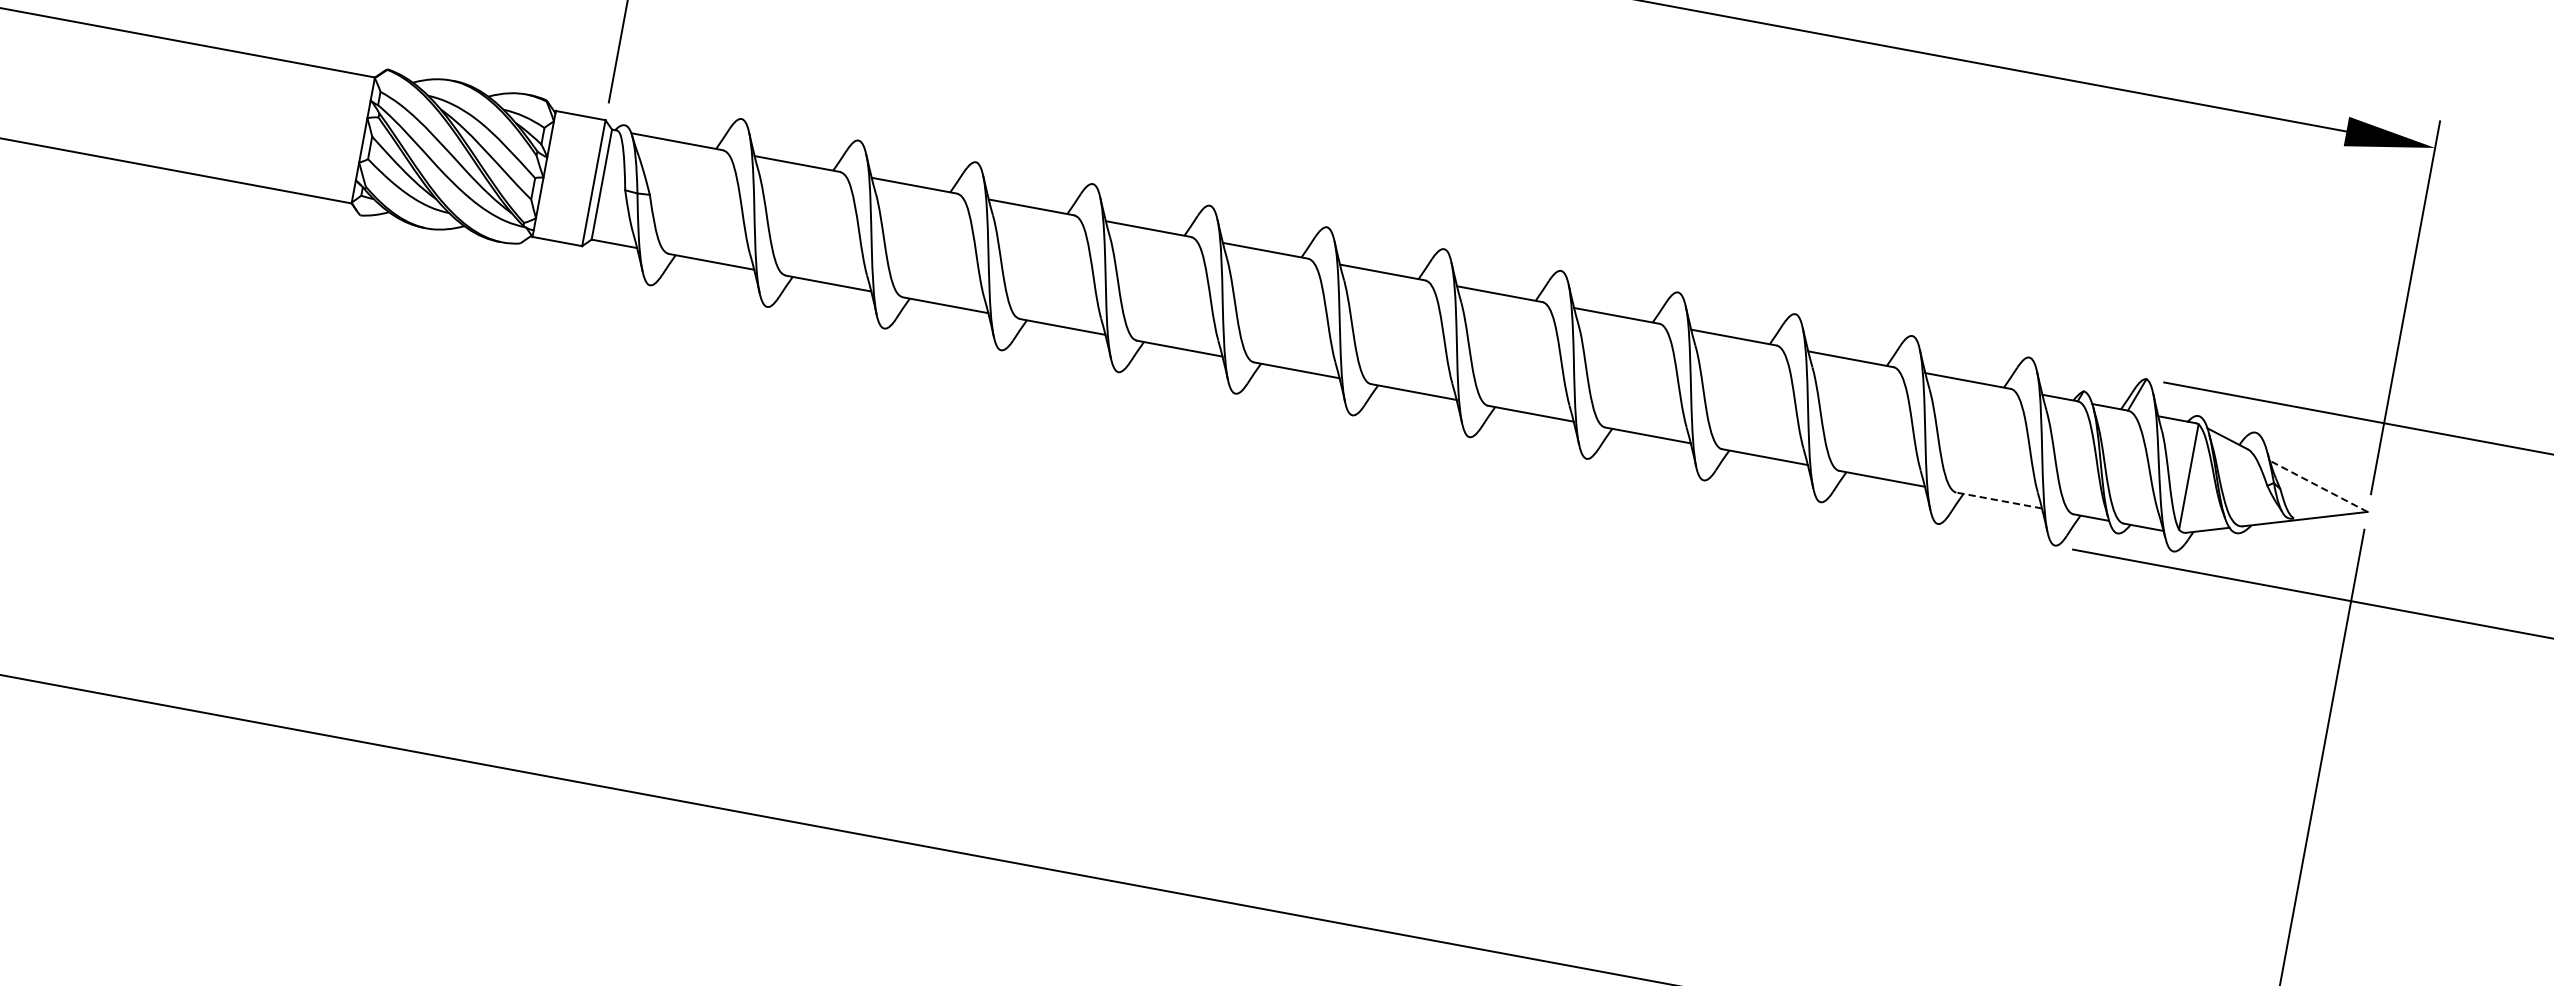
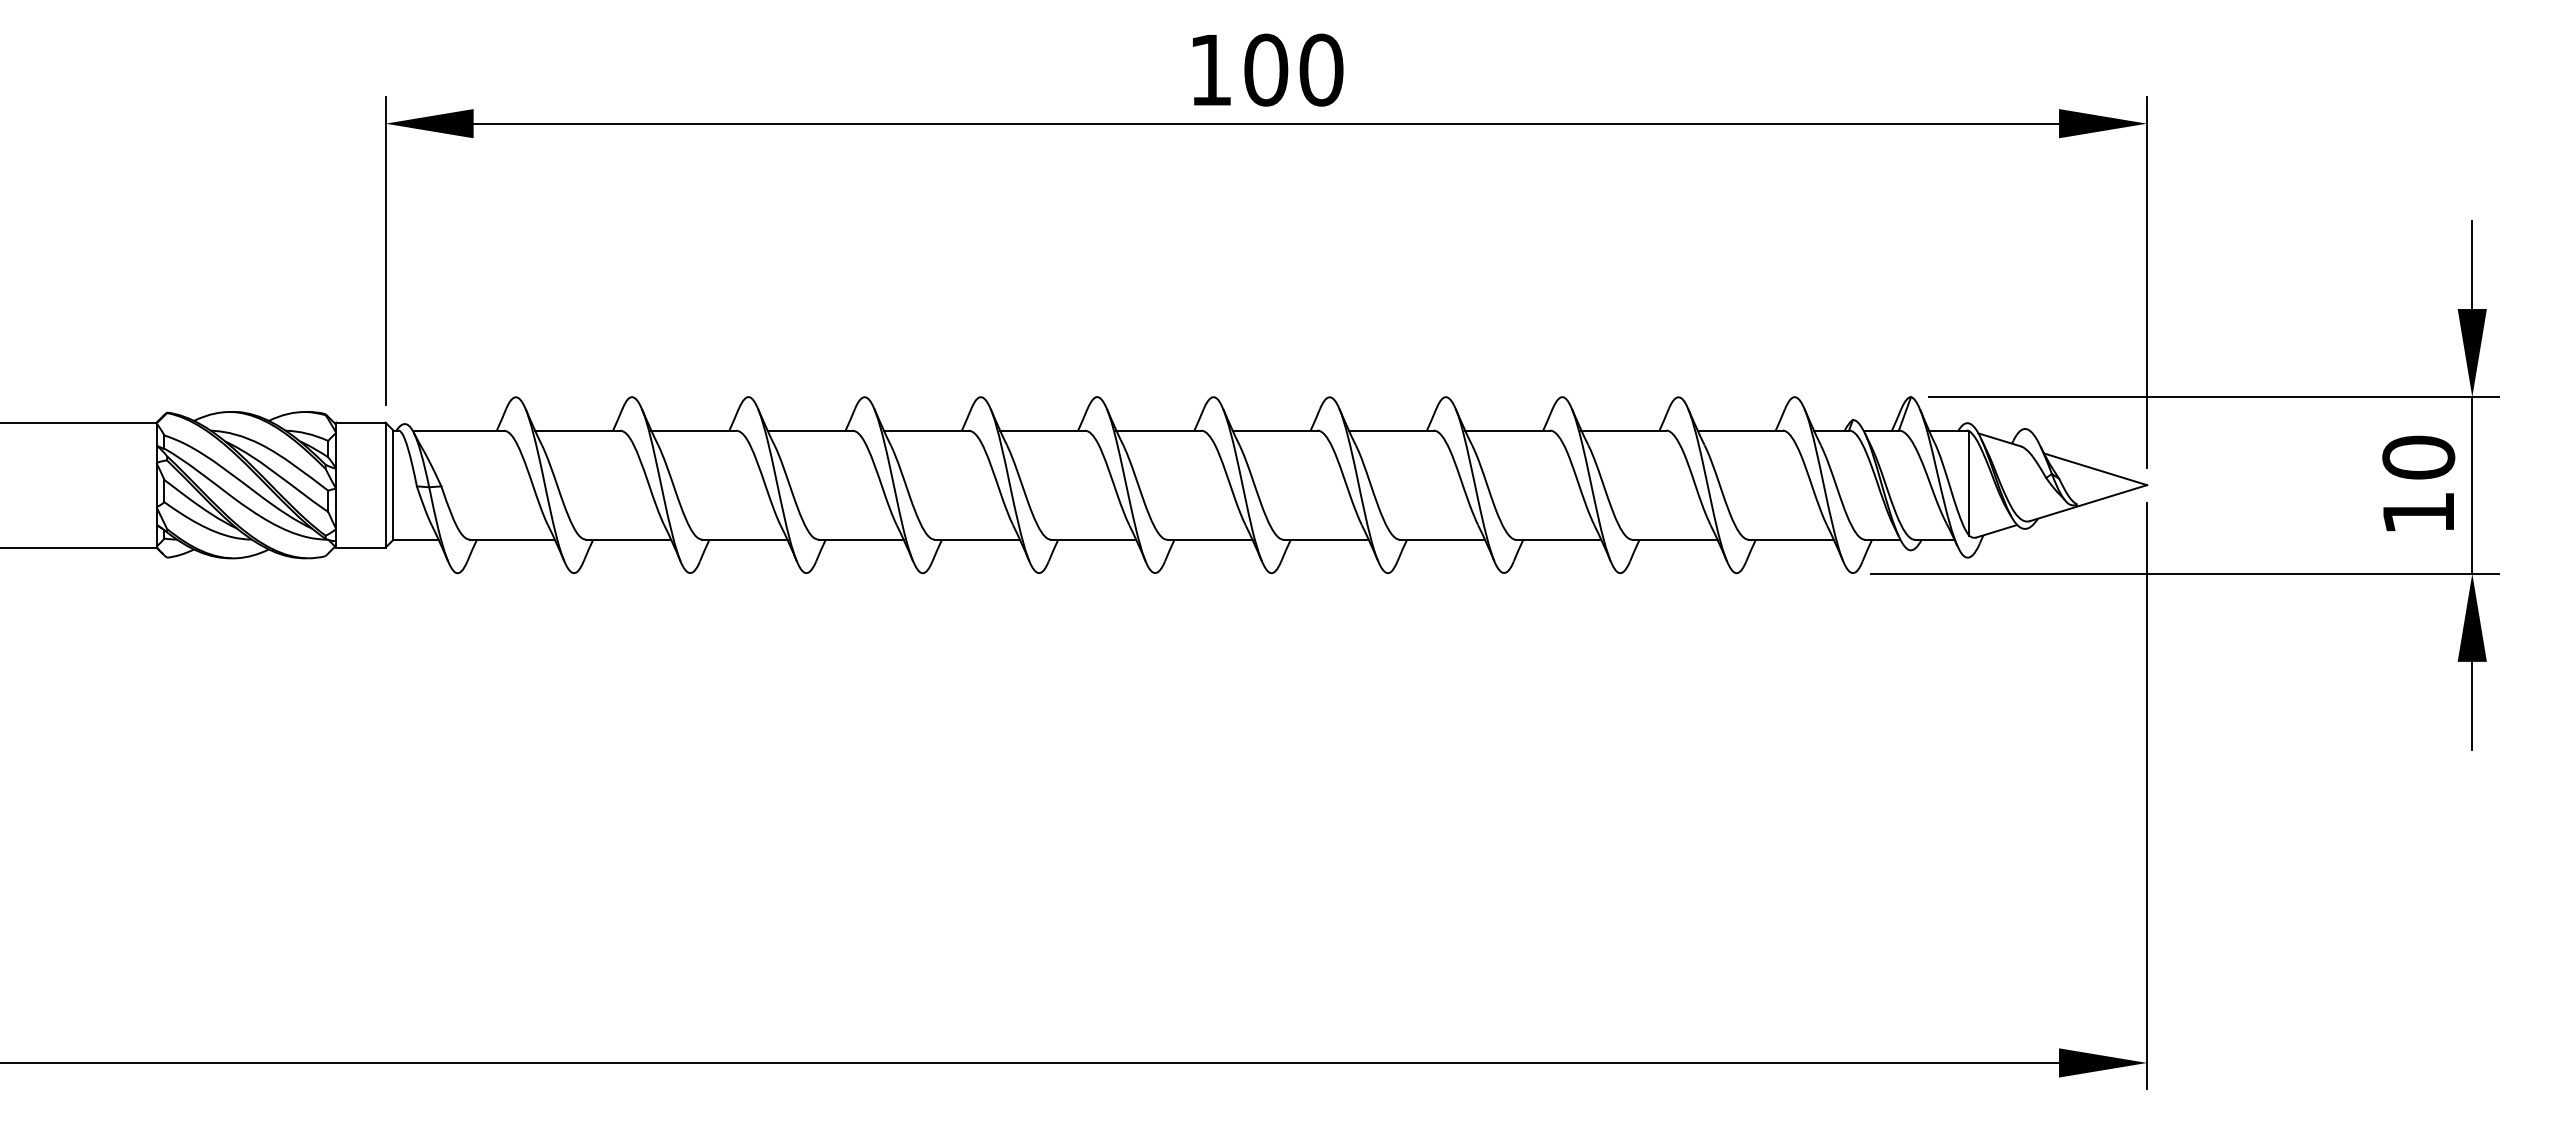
line: (2318, 486) -> (2095, 469), dashed -> solid
line: (1999, 500) -> (1791, 539), dashed -> solid

